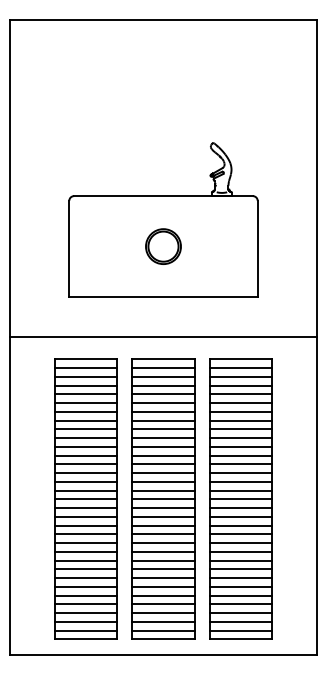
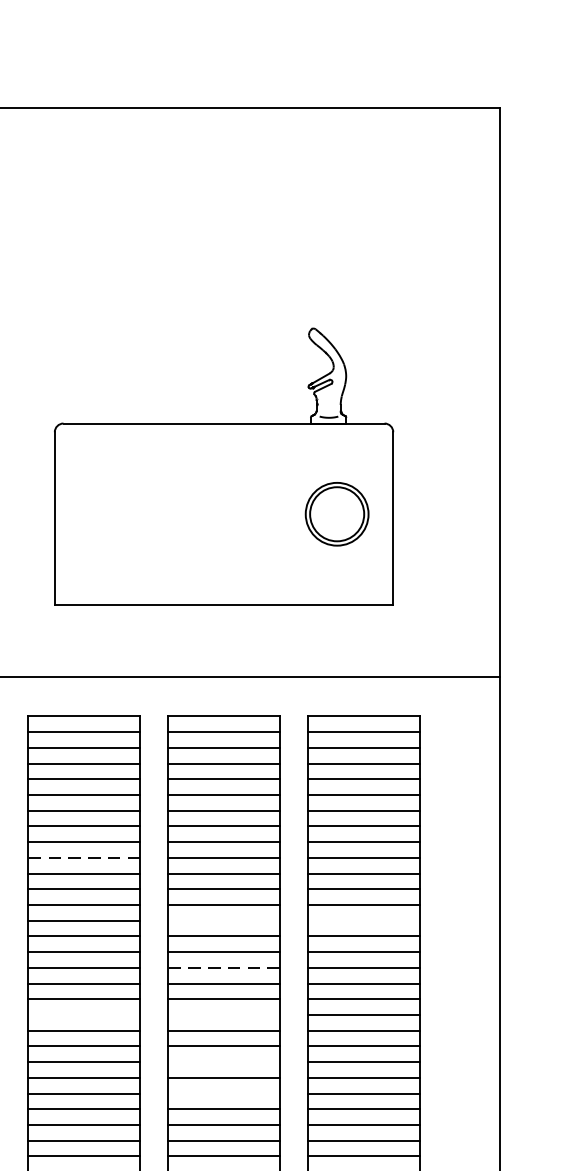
part: (163, 246) -> (337, 513), moved
line: (85, 438) -> (83, 858), solid -> dashed
line: (163, 473) -> (224, 921), removed
line: (241, 473) -> (364, 921), removed
line: (162, 499) -> (222, 968), solid -> dashed
line: (85, 525) -> (83, 1014), removed
line: (163, 525) -> (224, 1014), removed
line: (163, 551) -> (224, 1061), removed
line: (163, 569) -> (224, 1093), removed

